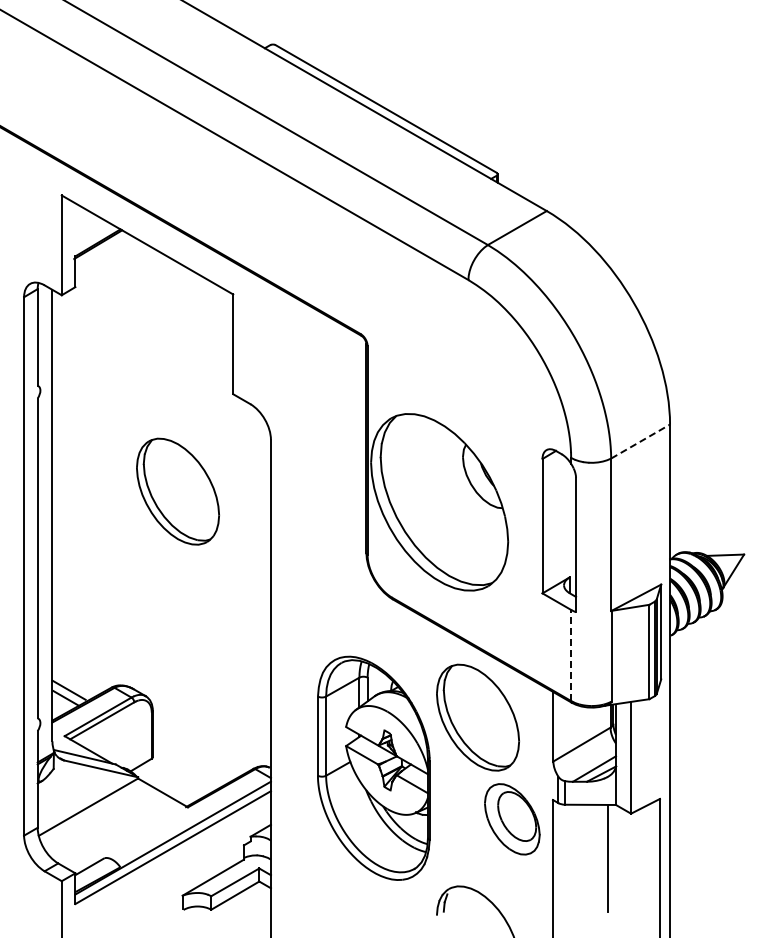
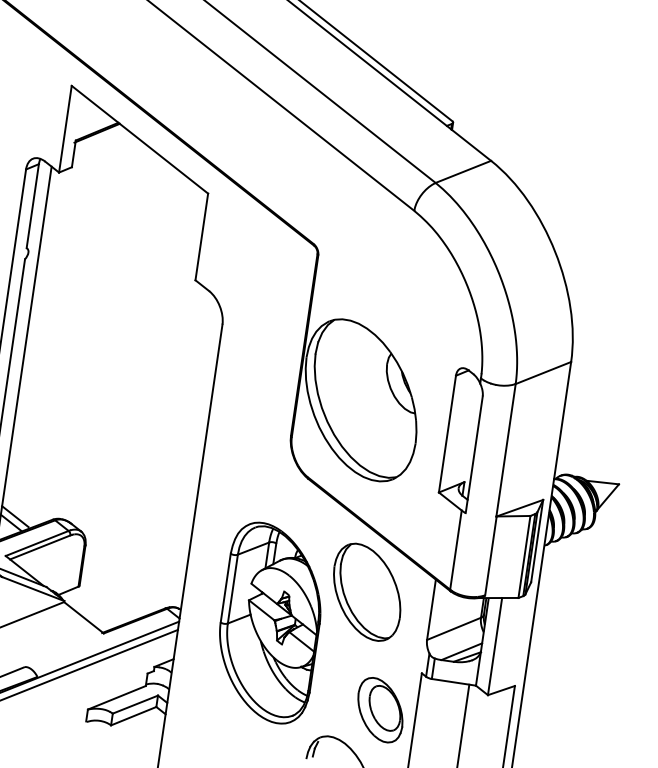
line: (640, 441) -> (543, 372), dashed -> solid
part: (177, 491) -> (134, 357), removed
line: (571, 655) -> (456, 550), dashed -> solid
part: (512, 819) -> (380, 710), moved

